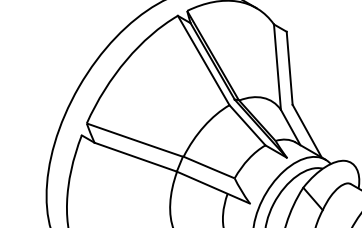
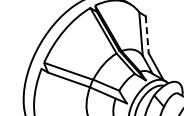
line: (290, 67) -> (147, 34), solid -> dashed

